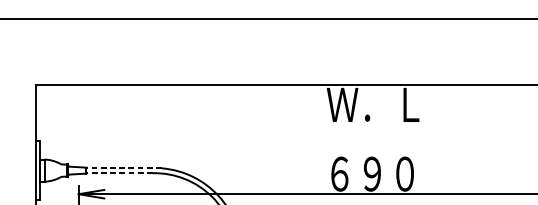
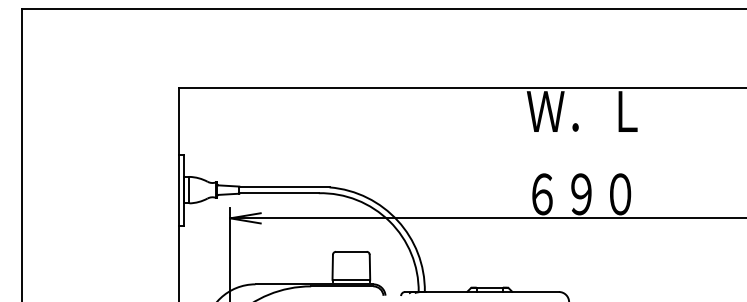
line: (123, 168) -> (283, 187), dashed -> solid
line: (119, 173) -> (279, 193), dashed -> solid

